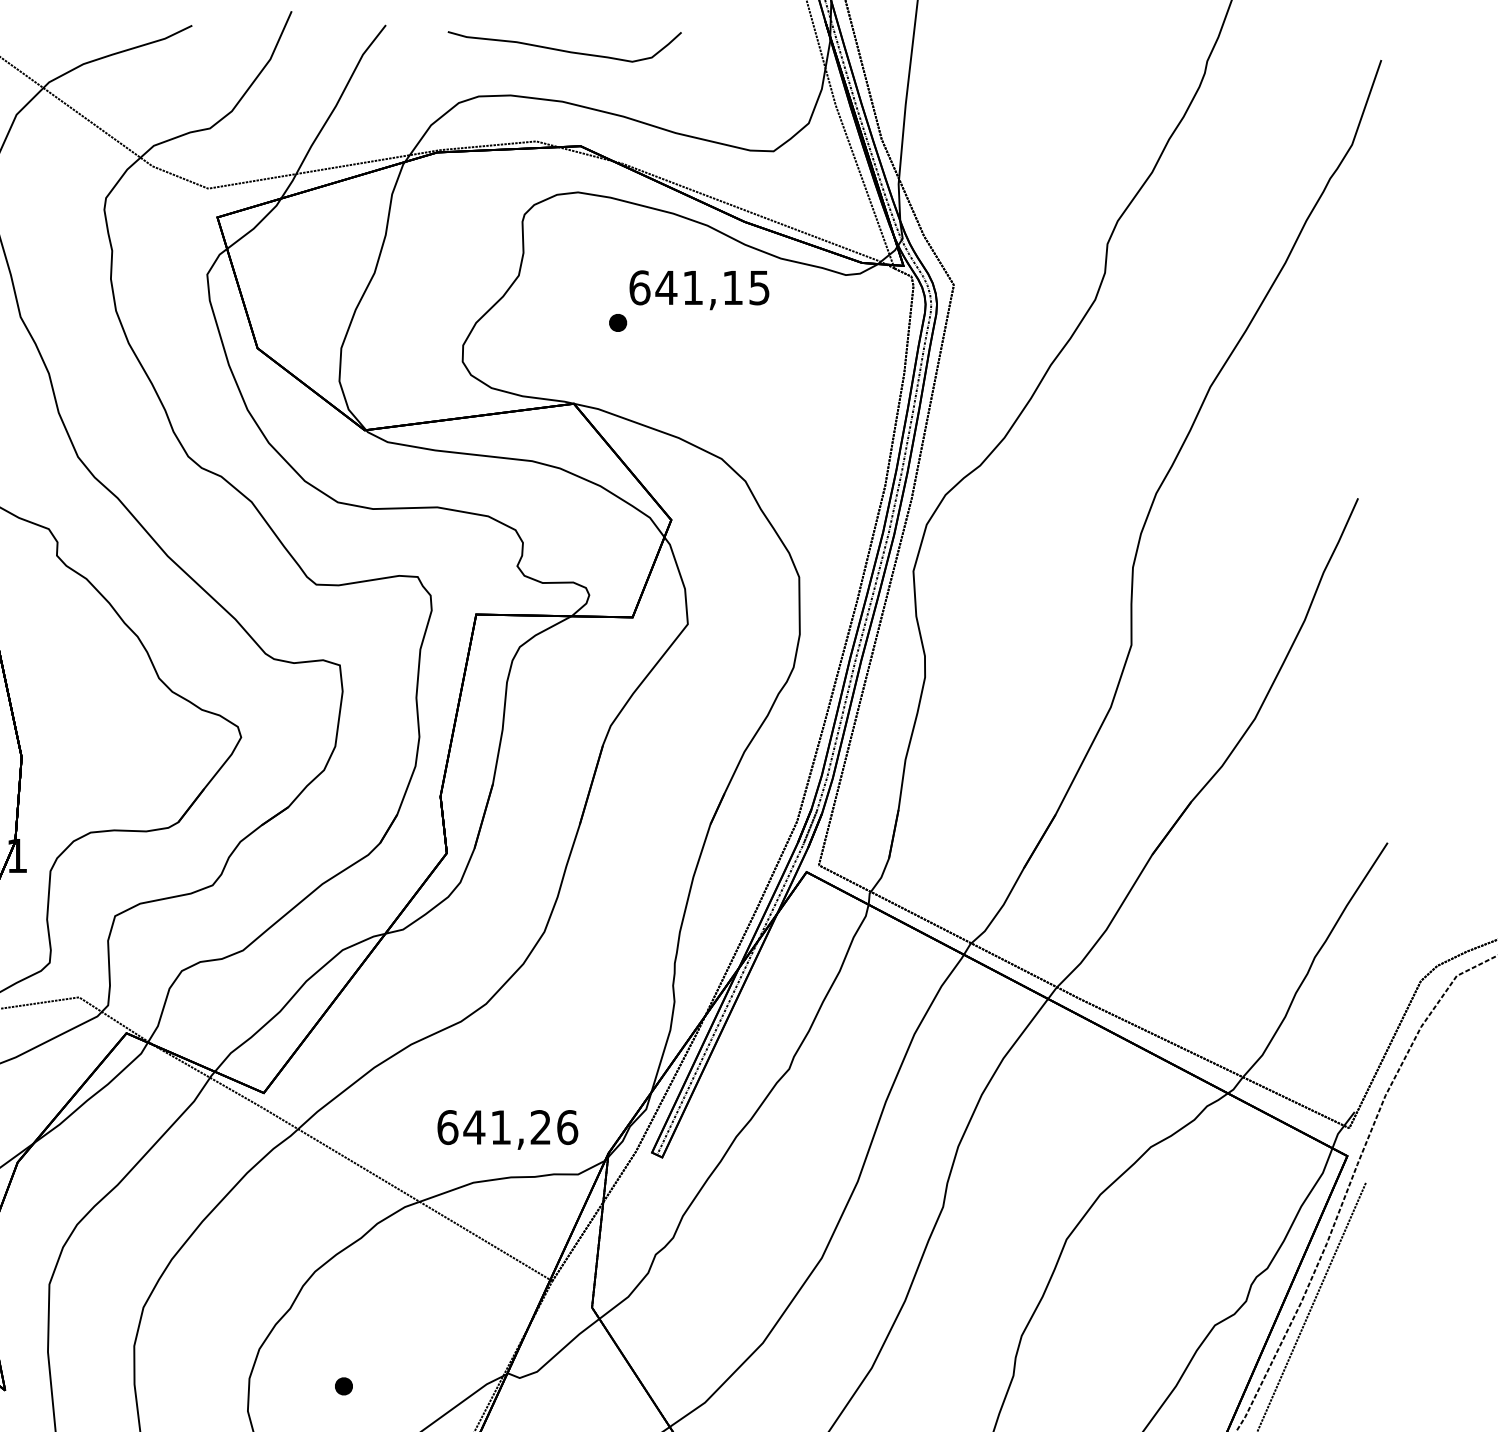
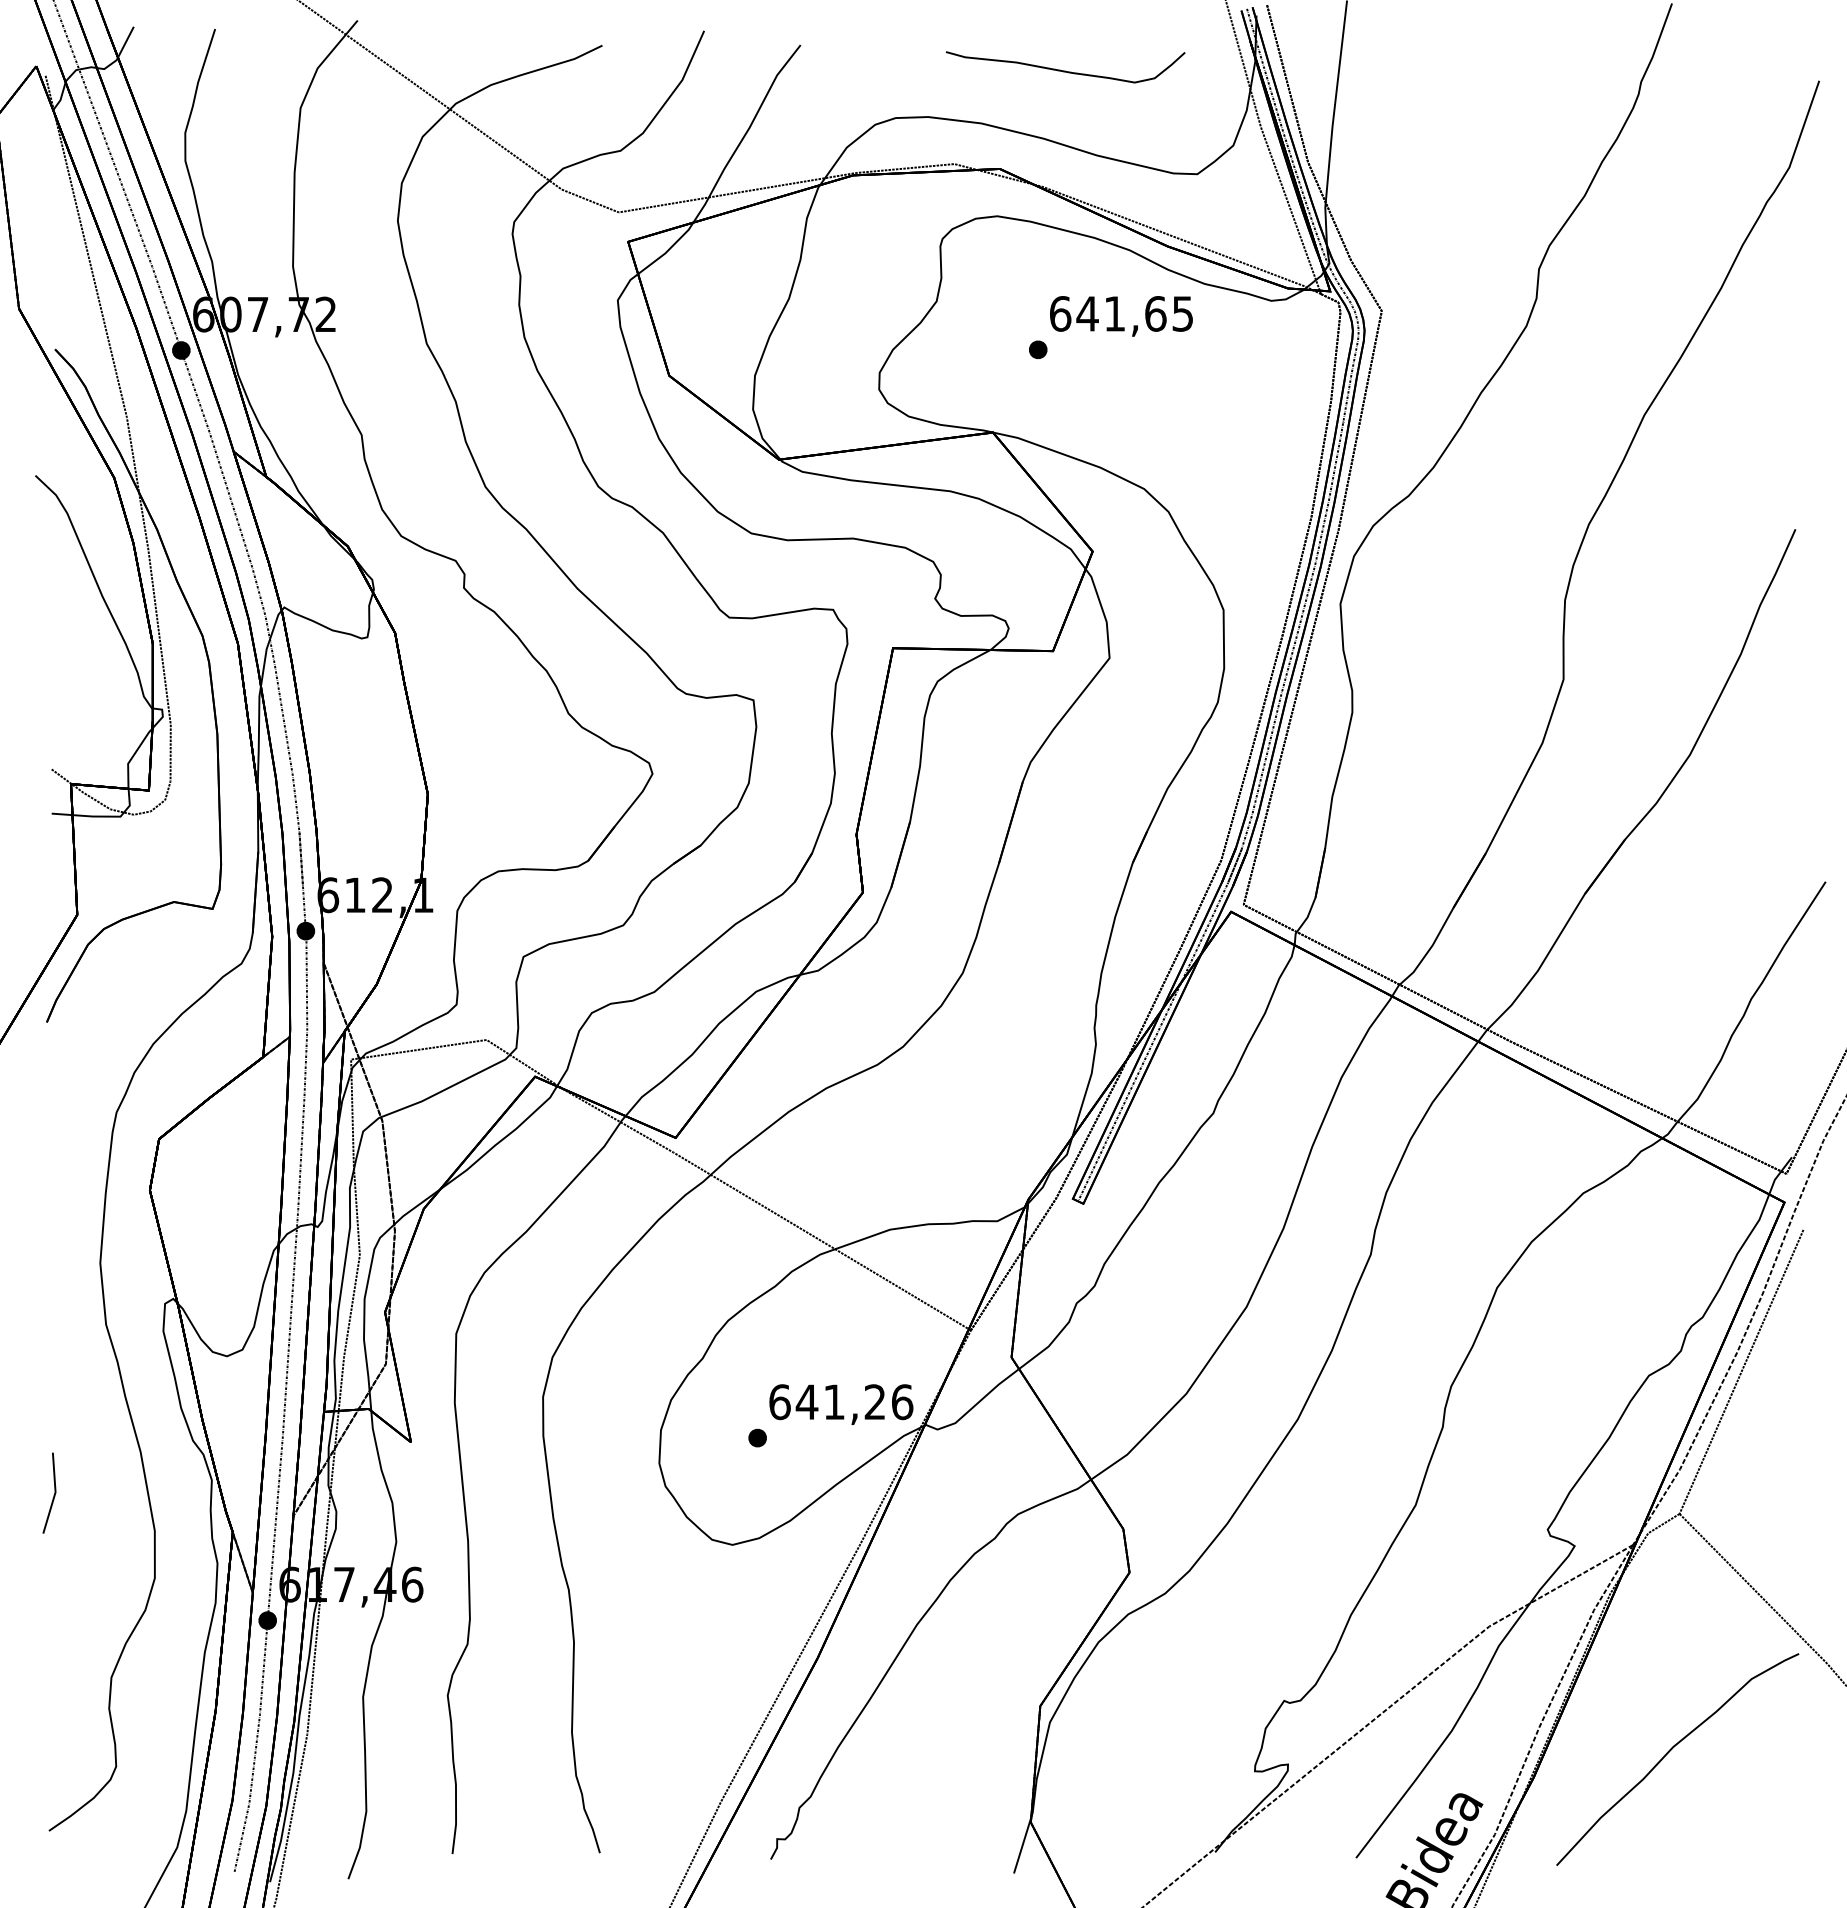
curve: (564, 49) -> (1065, 70), moved
text: (732, 287) -> (1155, 313), 641,15 -> 641,65
text: (507, 1129) -> (841, 1404), moved

